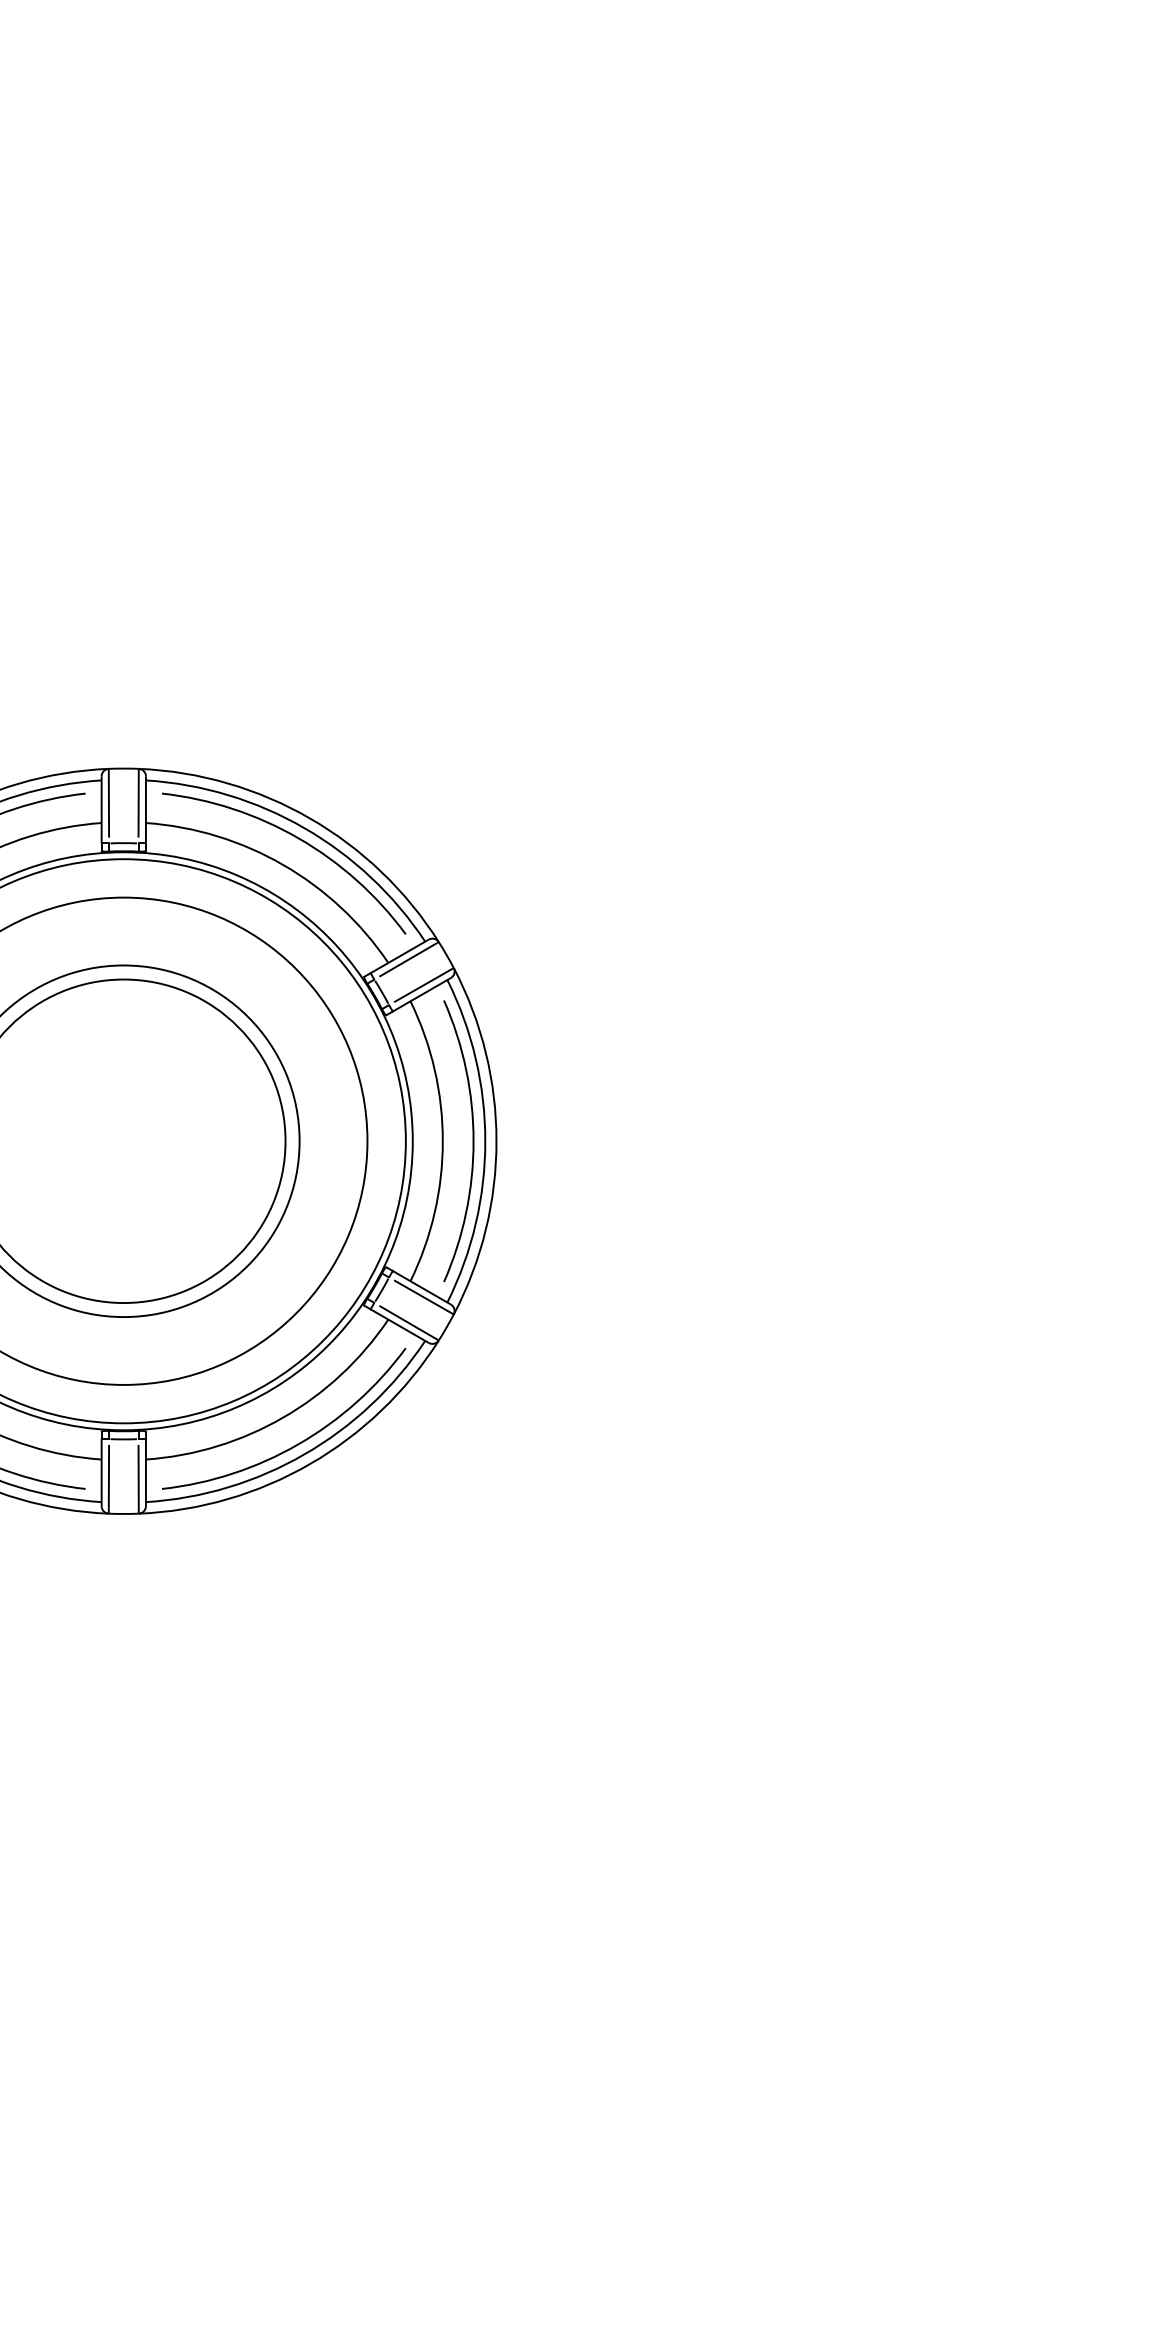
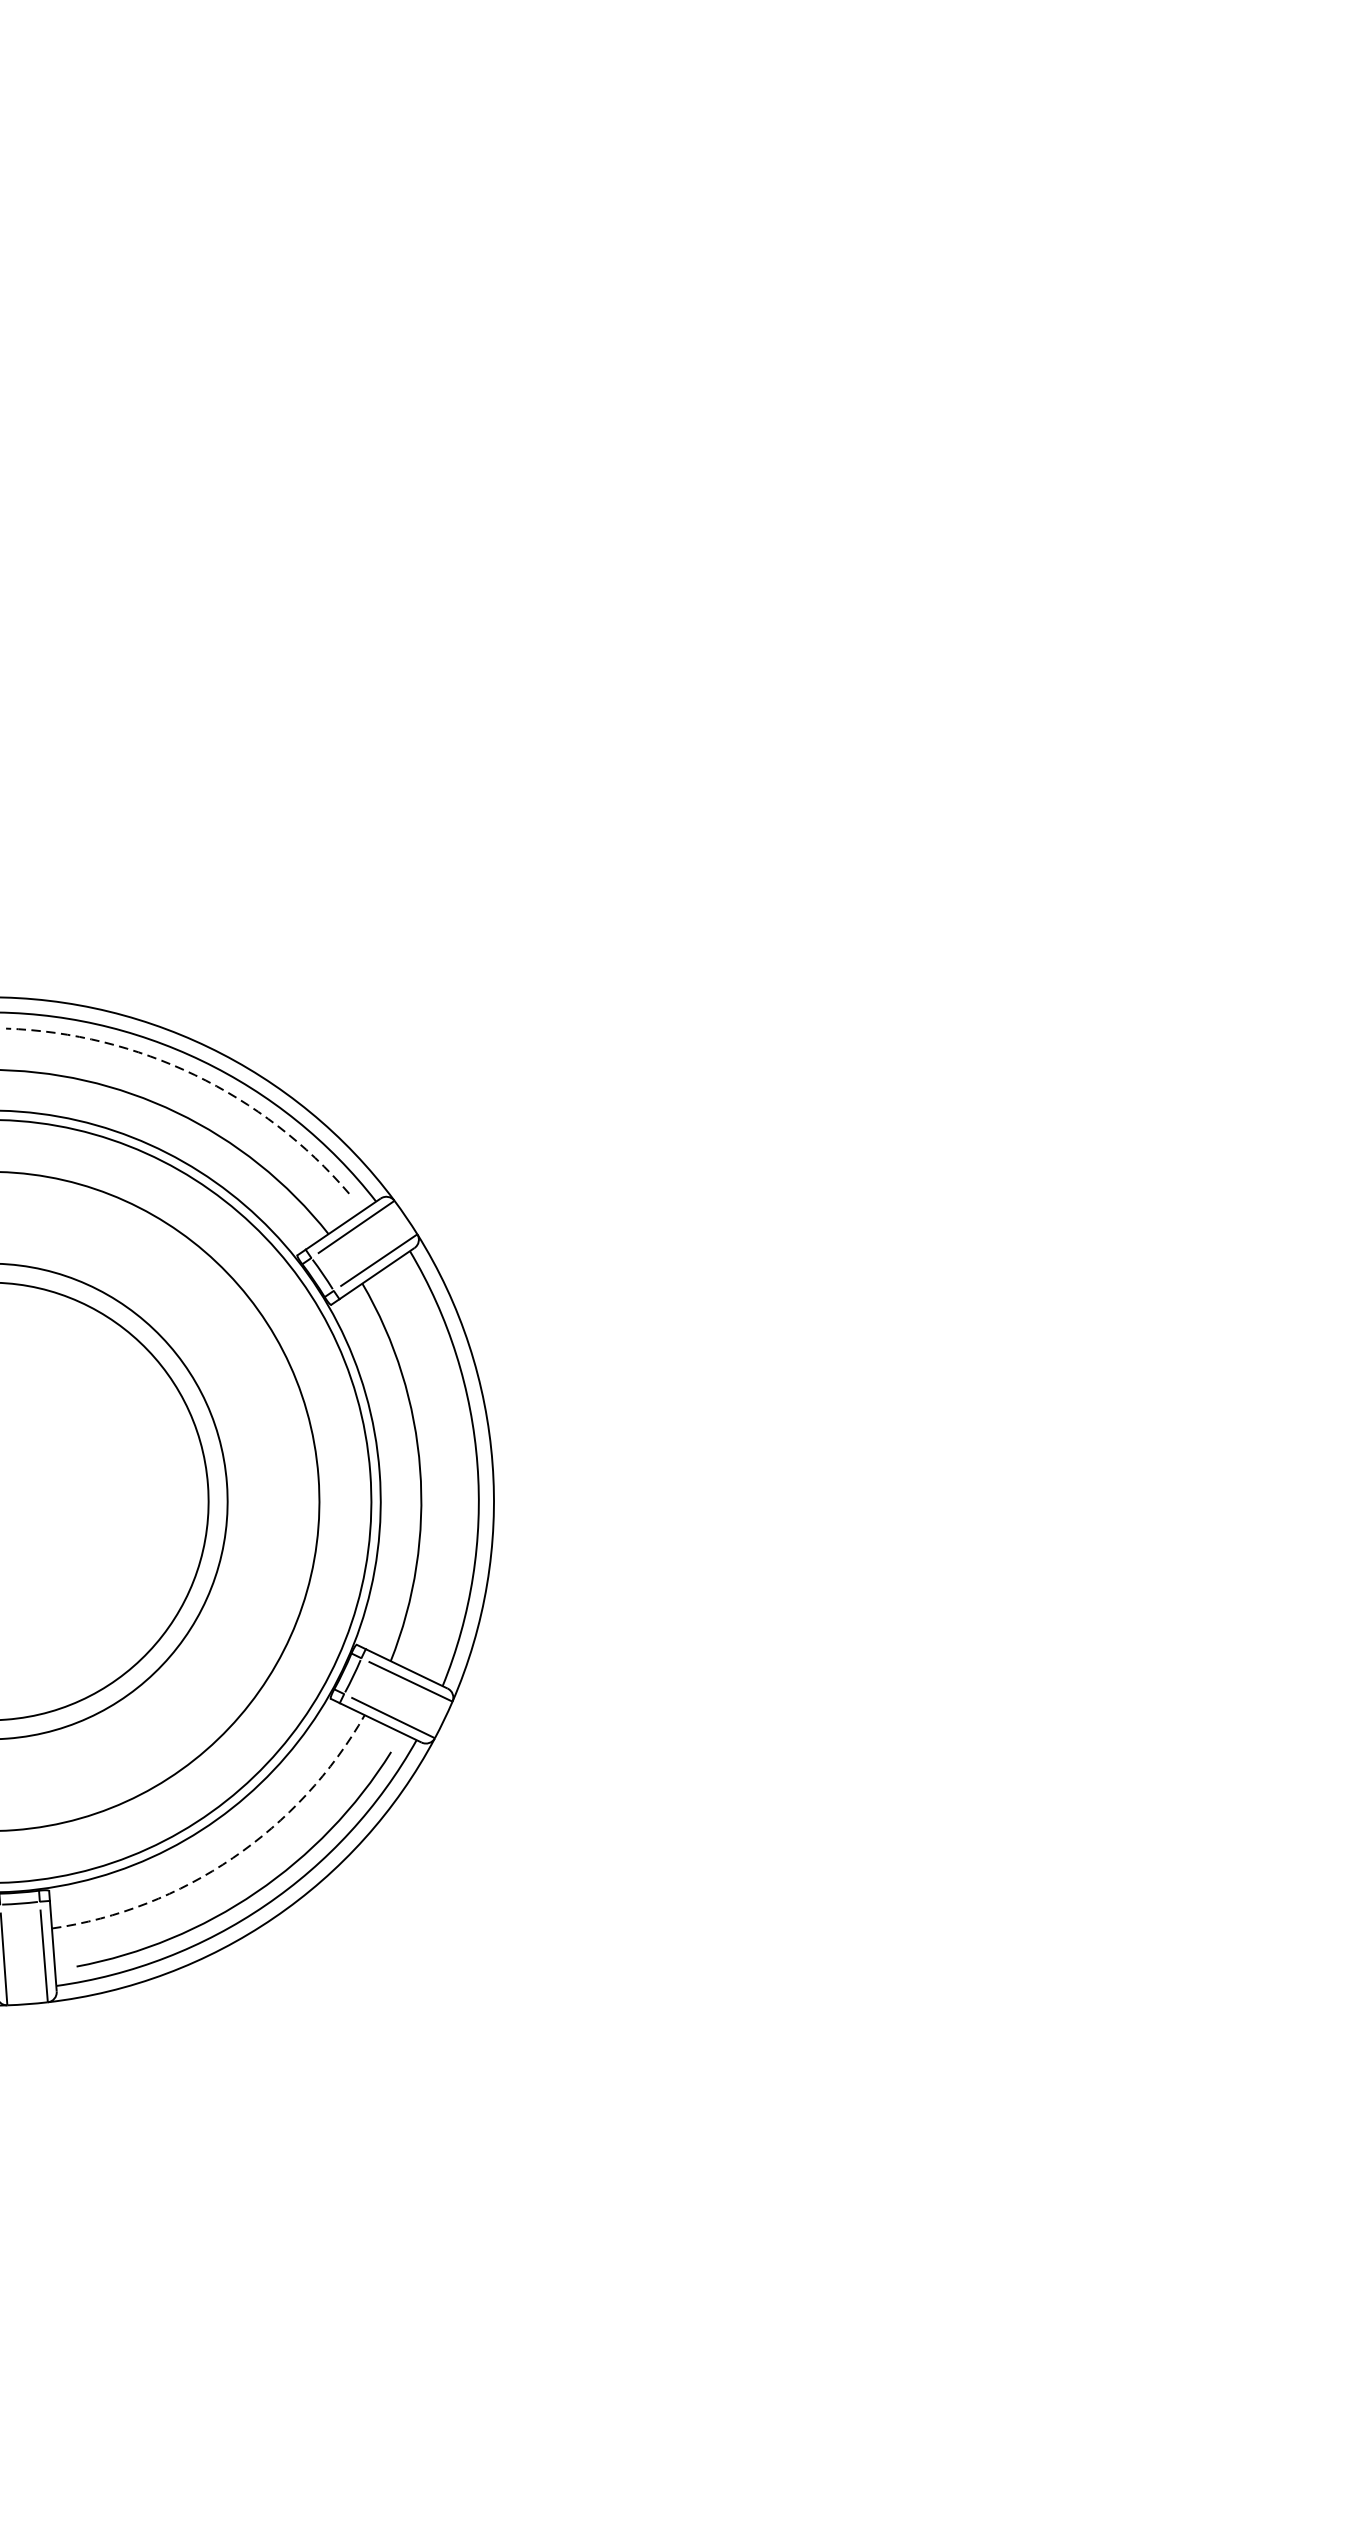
arc: (298, 838) -> (194, 1075), solid -> dashed
arc: (472, 1141) -> (460, 1466), removed
arc: (283, 1417) -> (233, 1857), solid -> dashed

